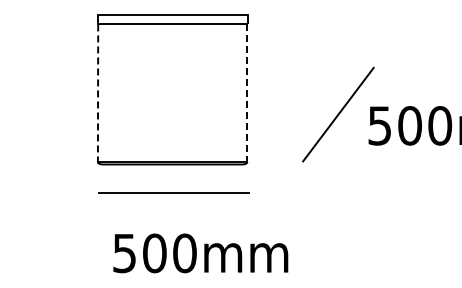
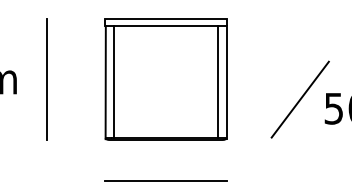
line: (25, 89) -> (46, 79), added
line: (108, 92) -> (114, 81), added
line: (236, 92) -> (217, 81), added
line: (98, 93) -> (106, 82), dashed -> solid
line: (247, 93) -> (226, 82), dashed -> solid
line: (173, 192) -> (165, 180), moved

